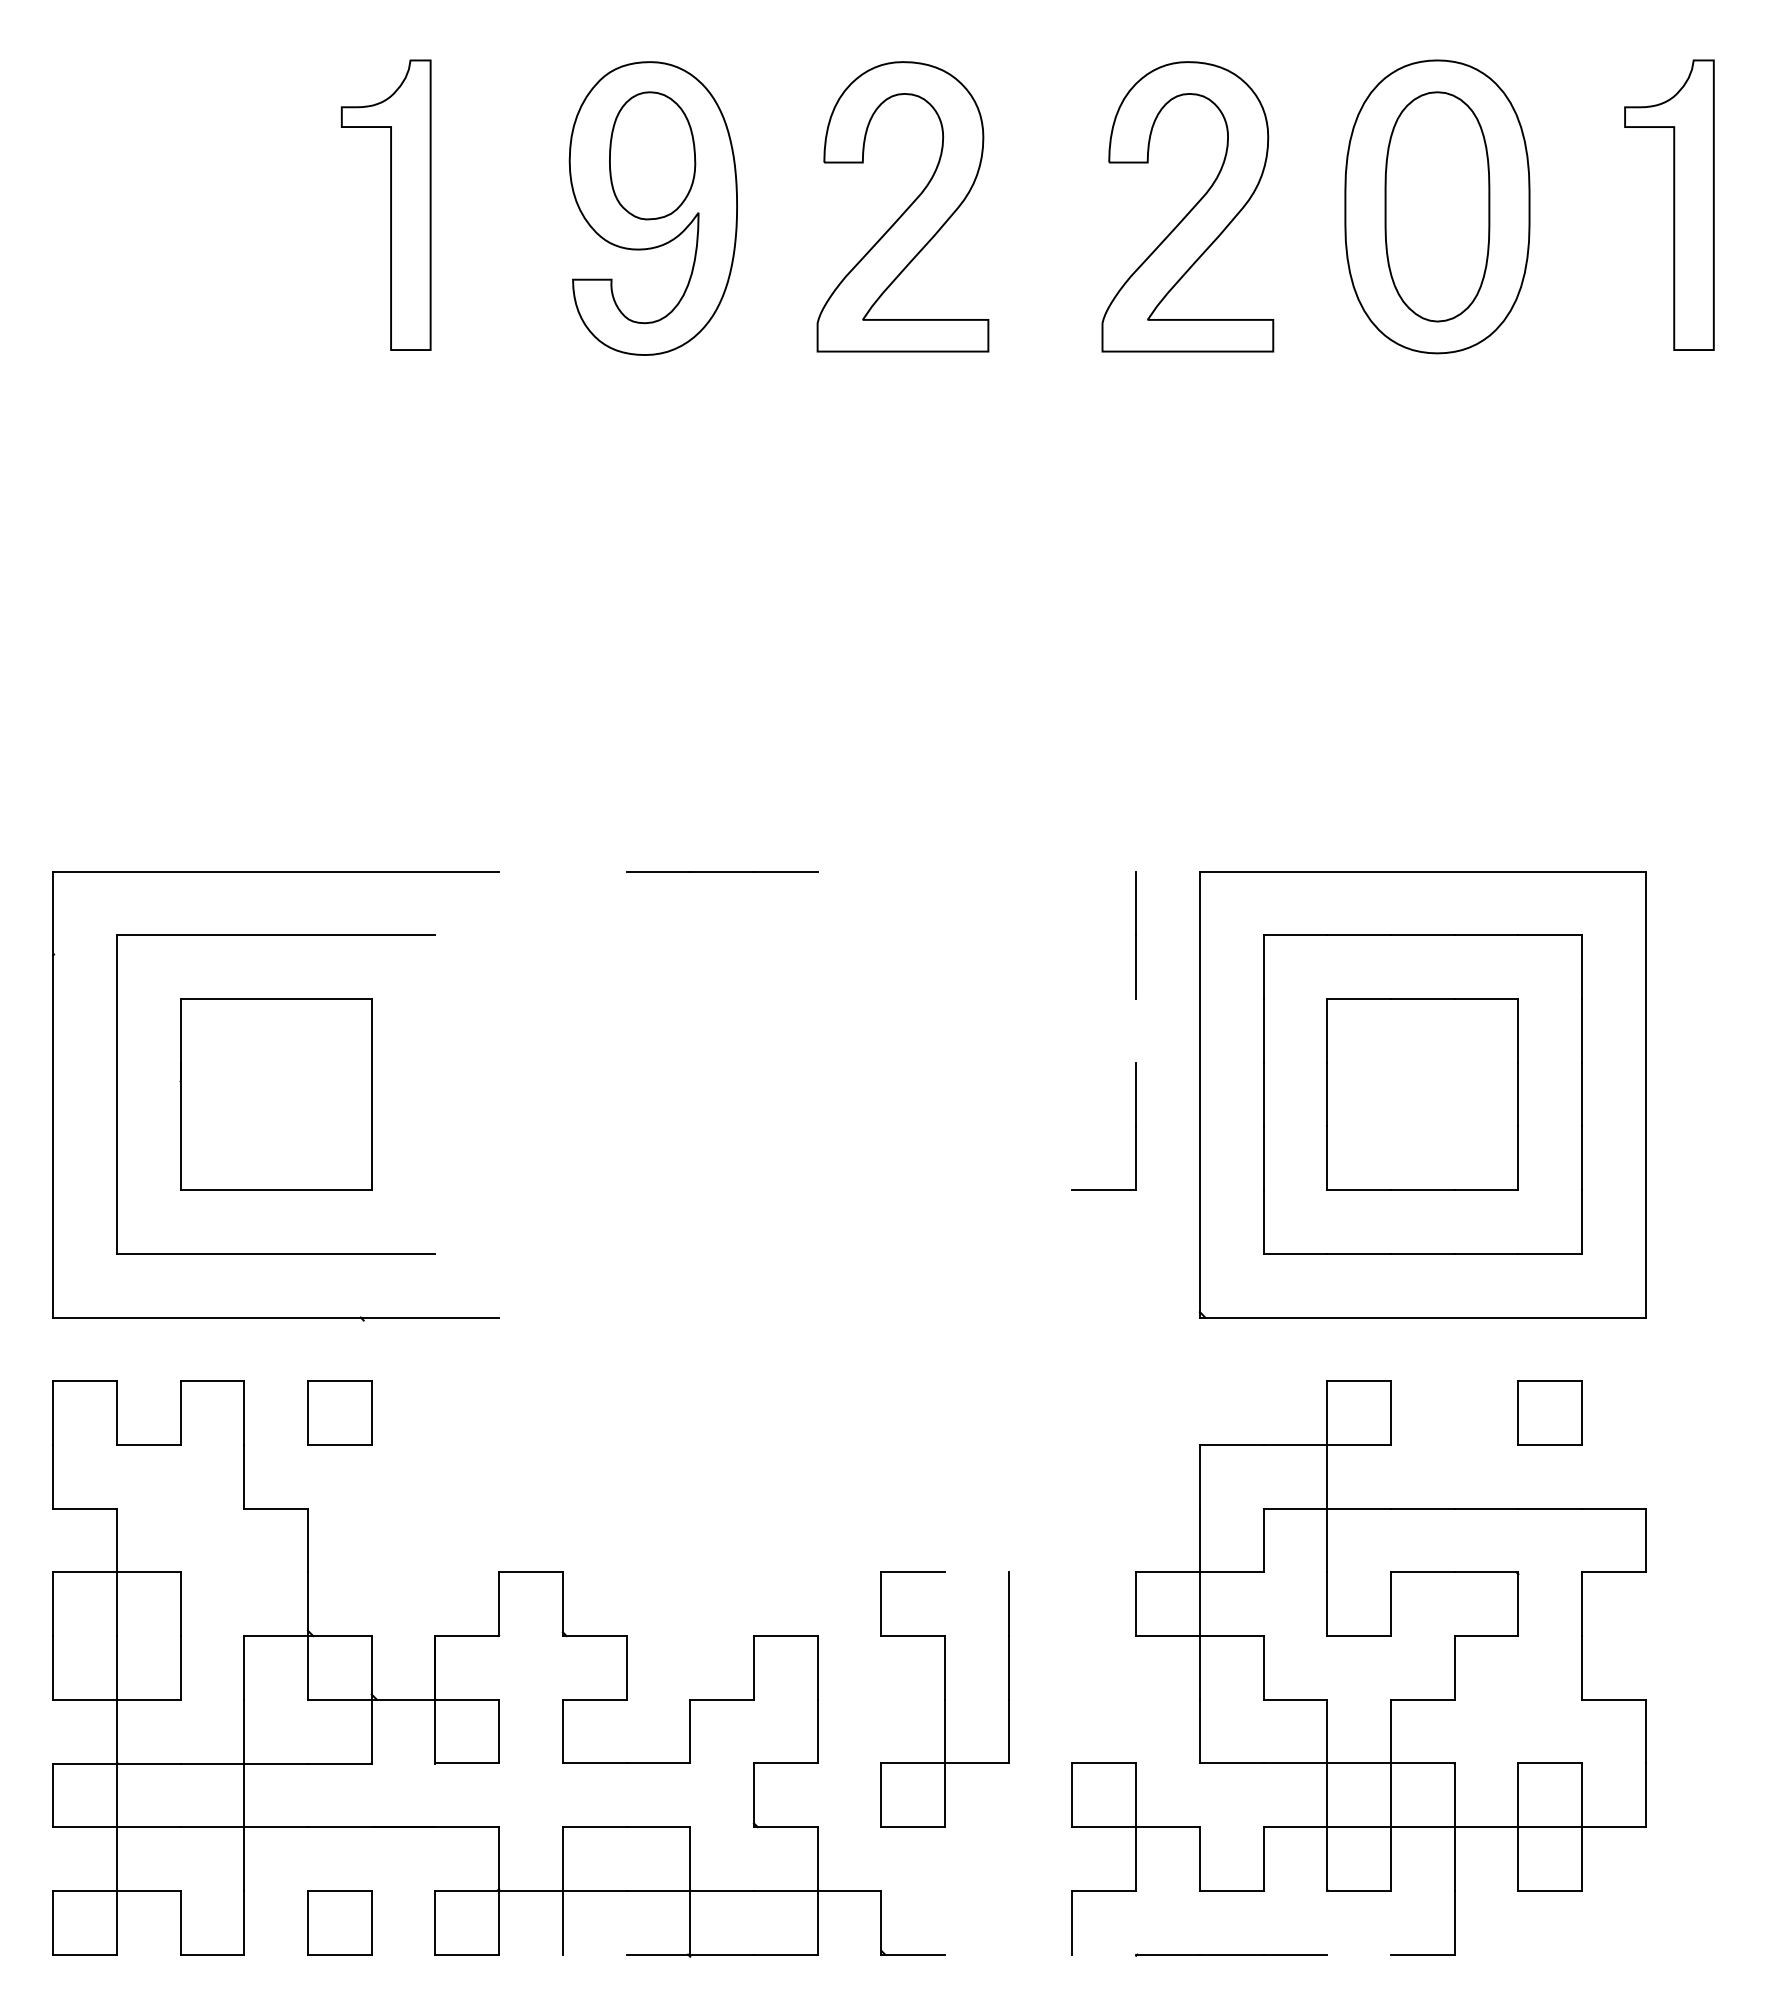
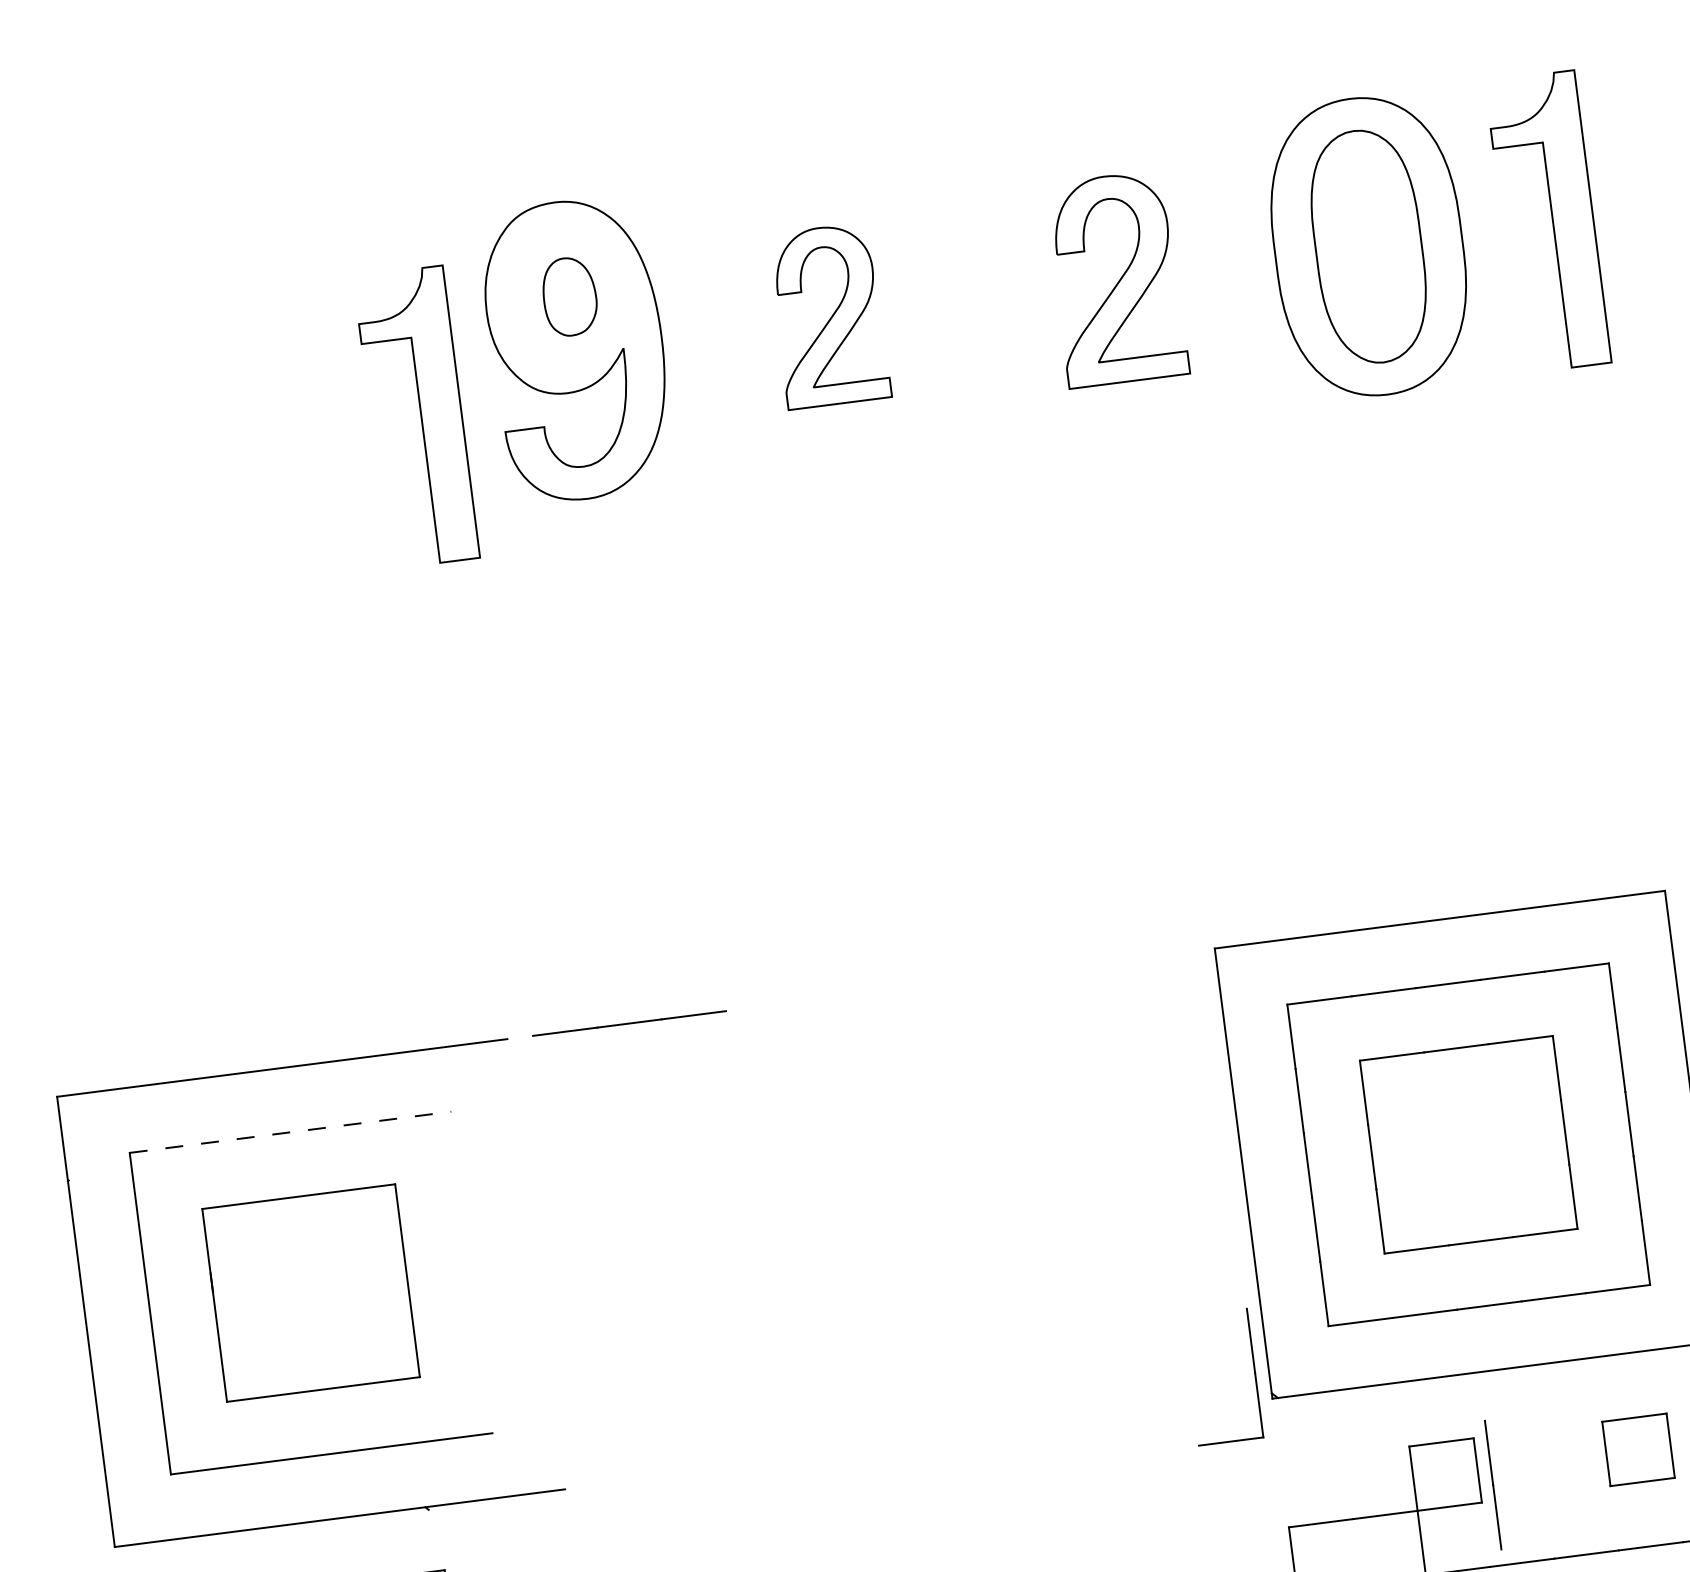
part: (652, 155) -> (569, 296), size x0.6
part: (386, 204) -> (416, 416), moved
part: (1669, 204) -> (1548, 221), moved
part: (902, 206) -> (828, 315), size x0.6
part: (1187, 206) -> (1116, 278), size x0.7
line: (722, 871) -> (629, 1023), moved
line: (276, 935) -> (290, 1132), solid -> dashed
line: (1135, 935) -> (1492, 1485), moved
part: (1135, 1126) -> (1254, 1373), moved

